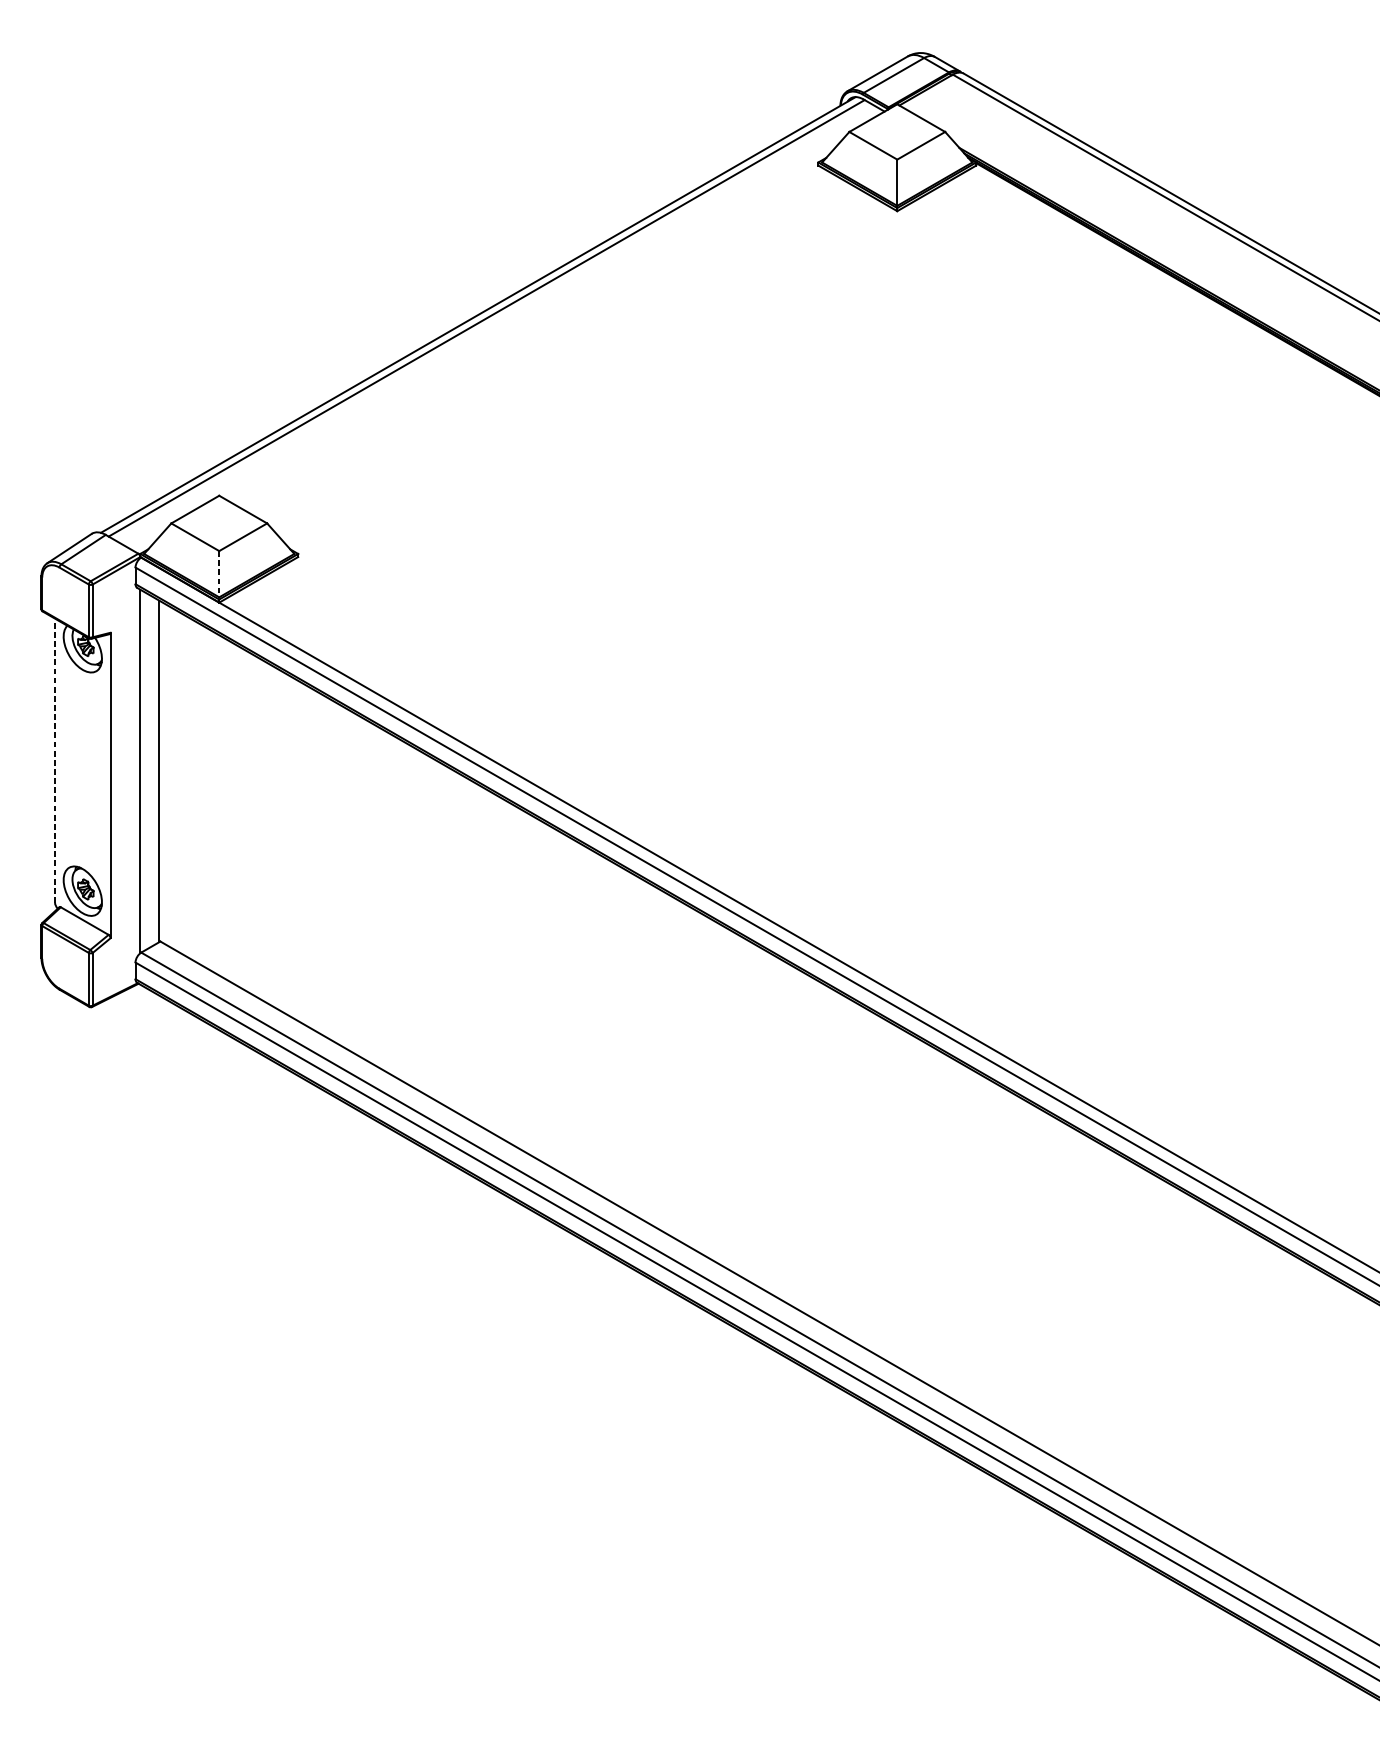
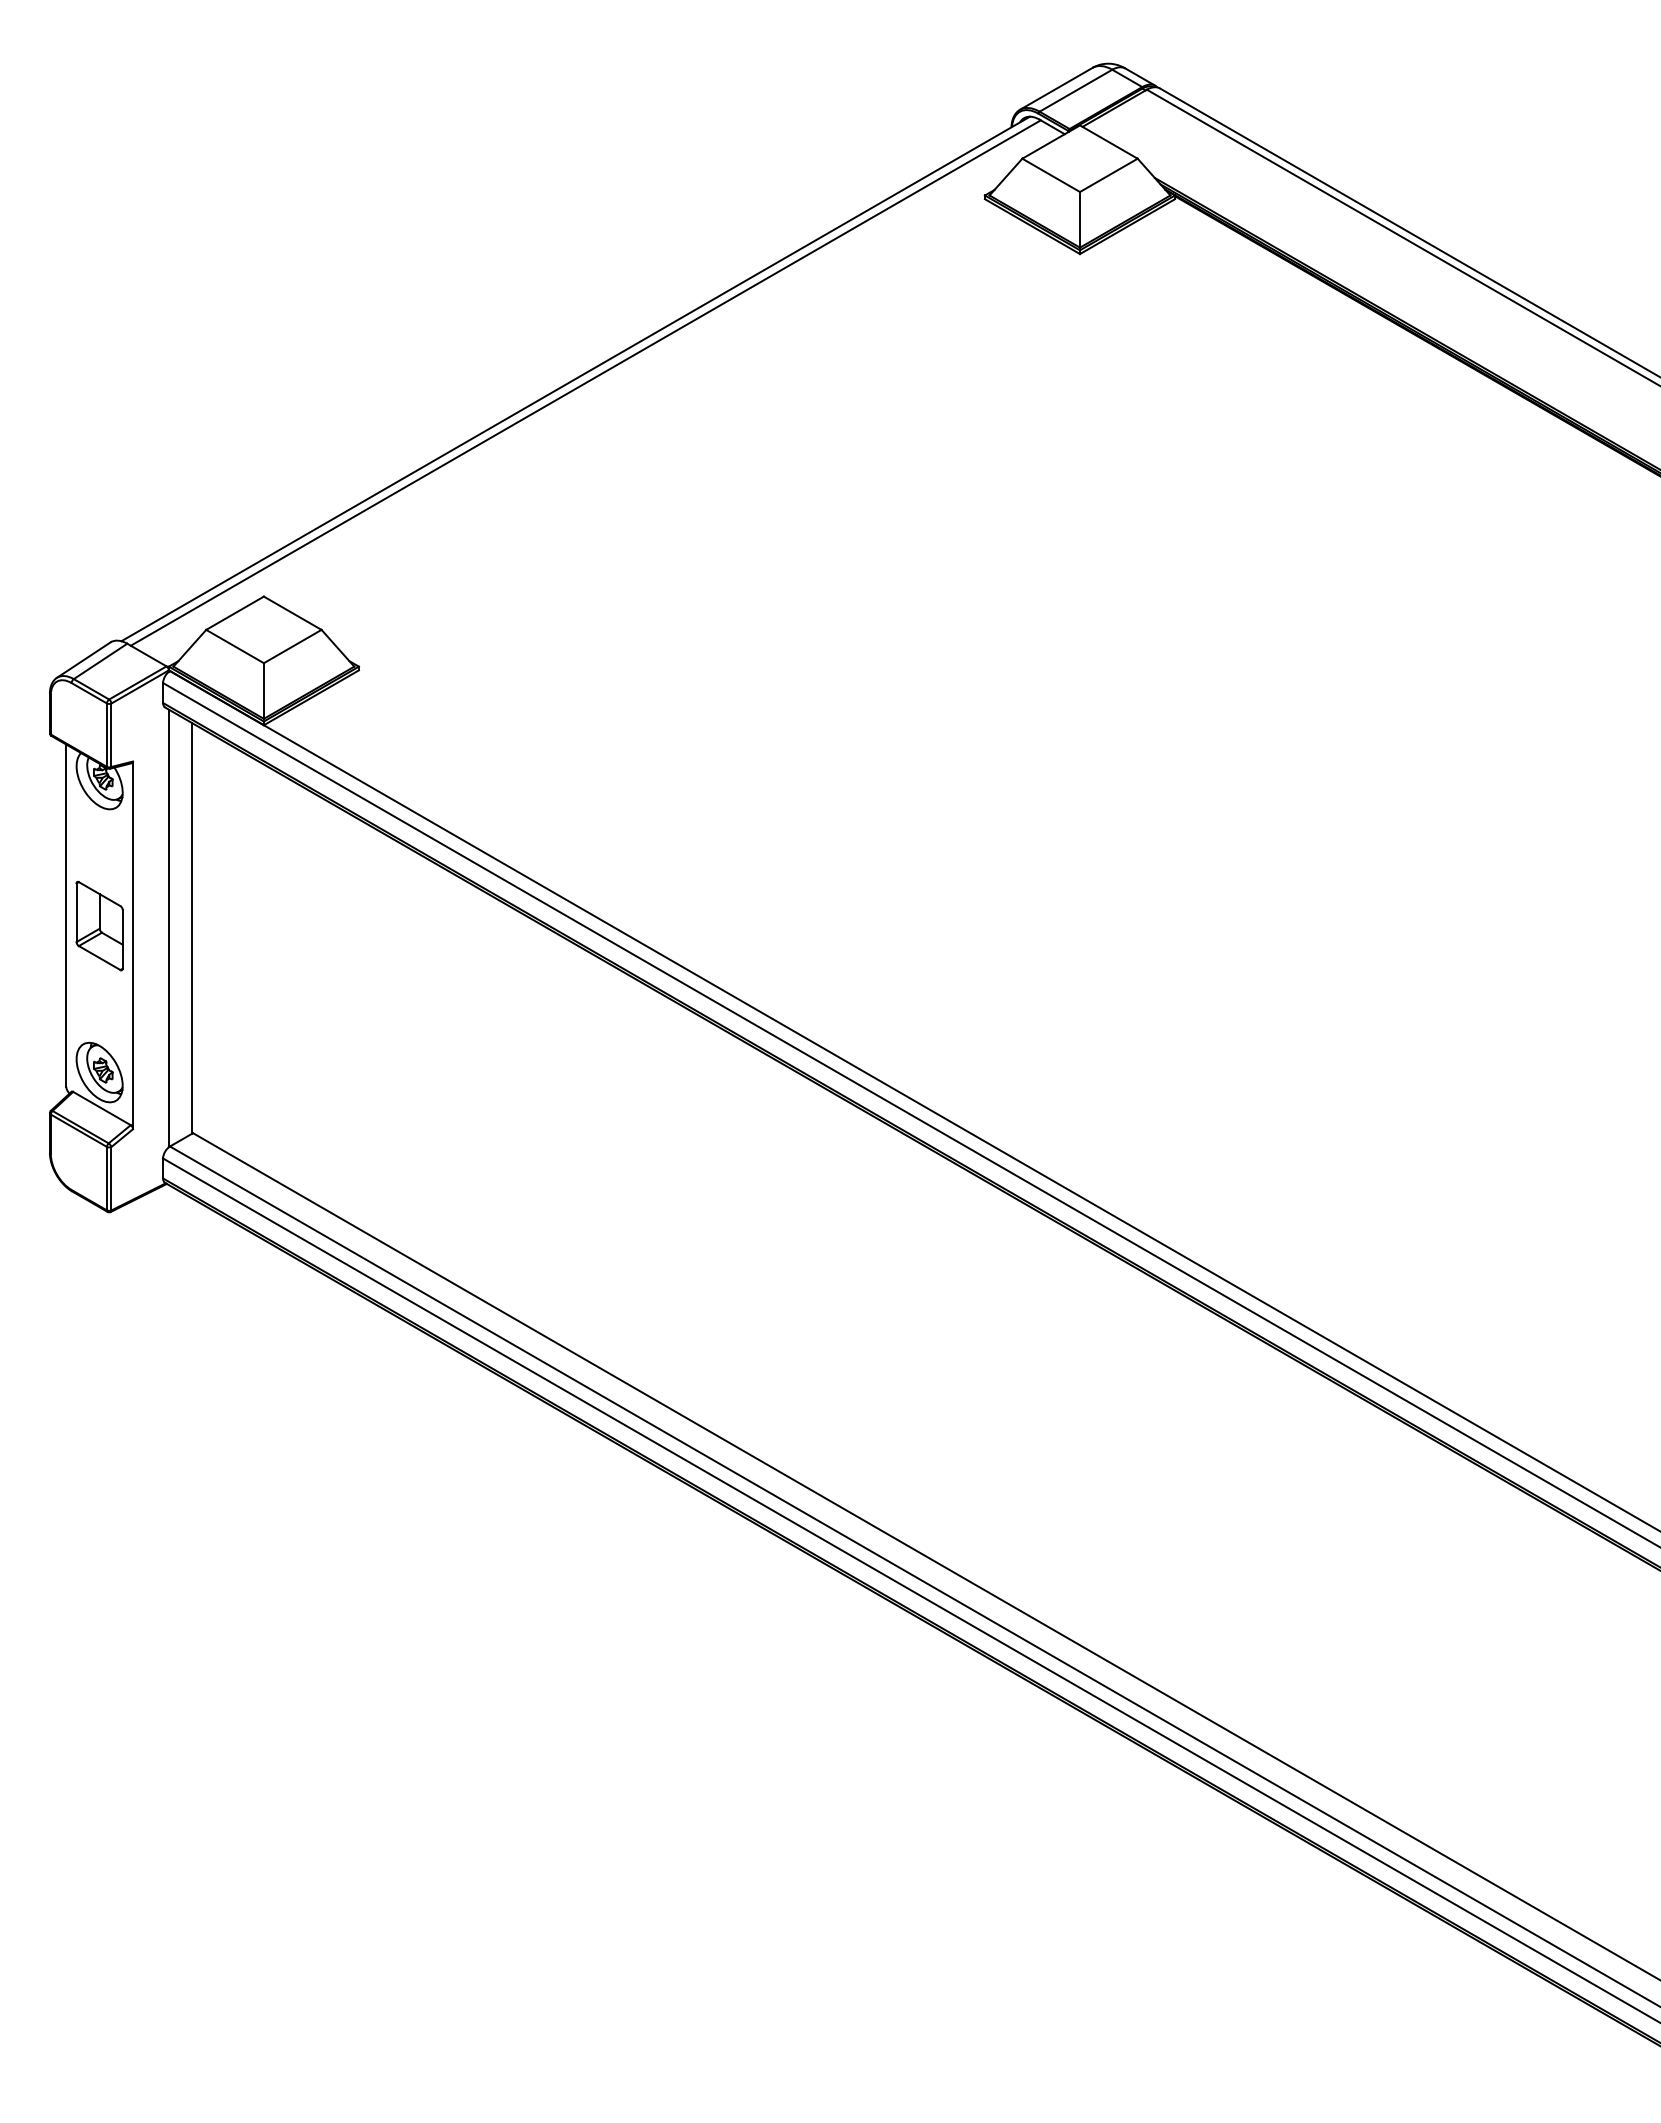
line: (218, 574) -> (263, 691), dashed -> solid
line: (55, 760) -> (66, 915), dashed -> solid
part: (82, 769) -> (99, 926), added

